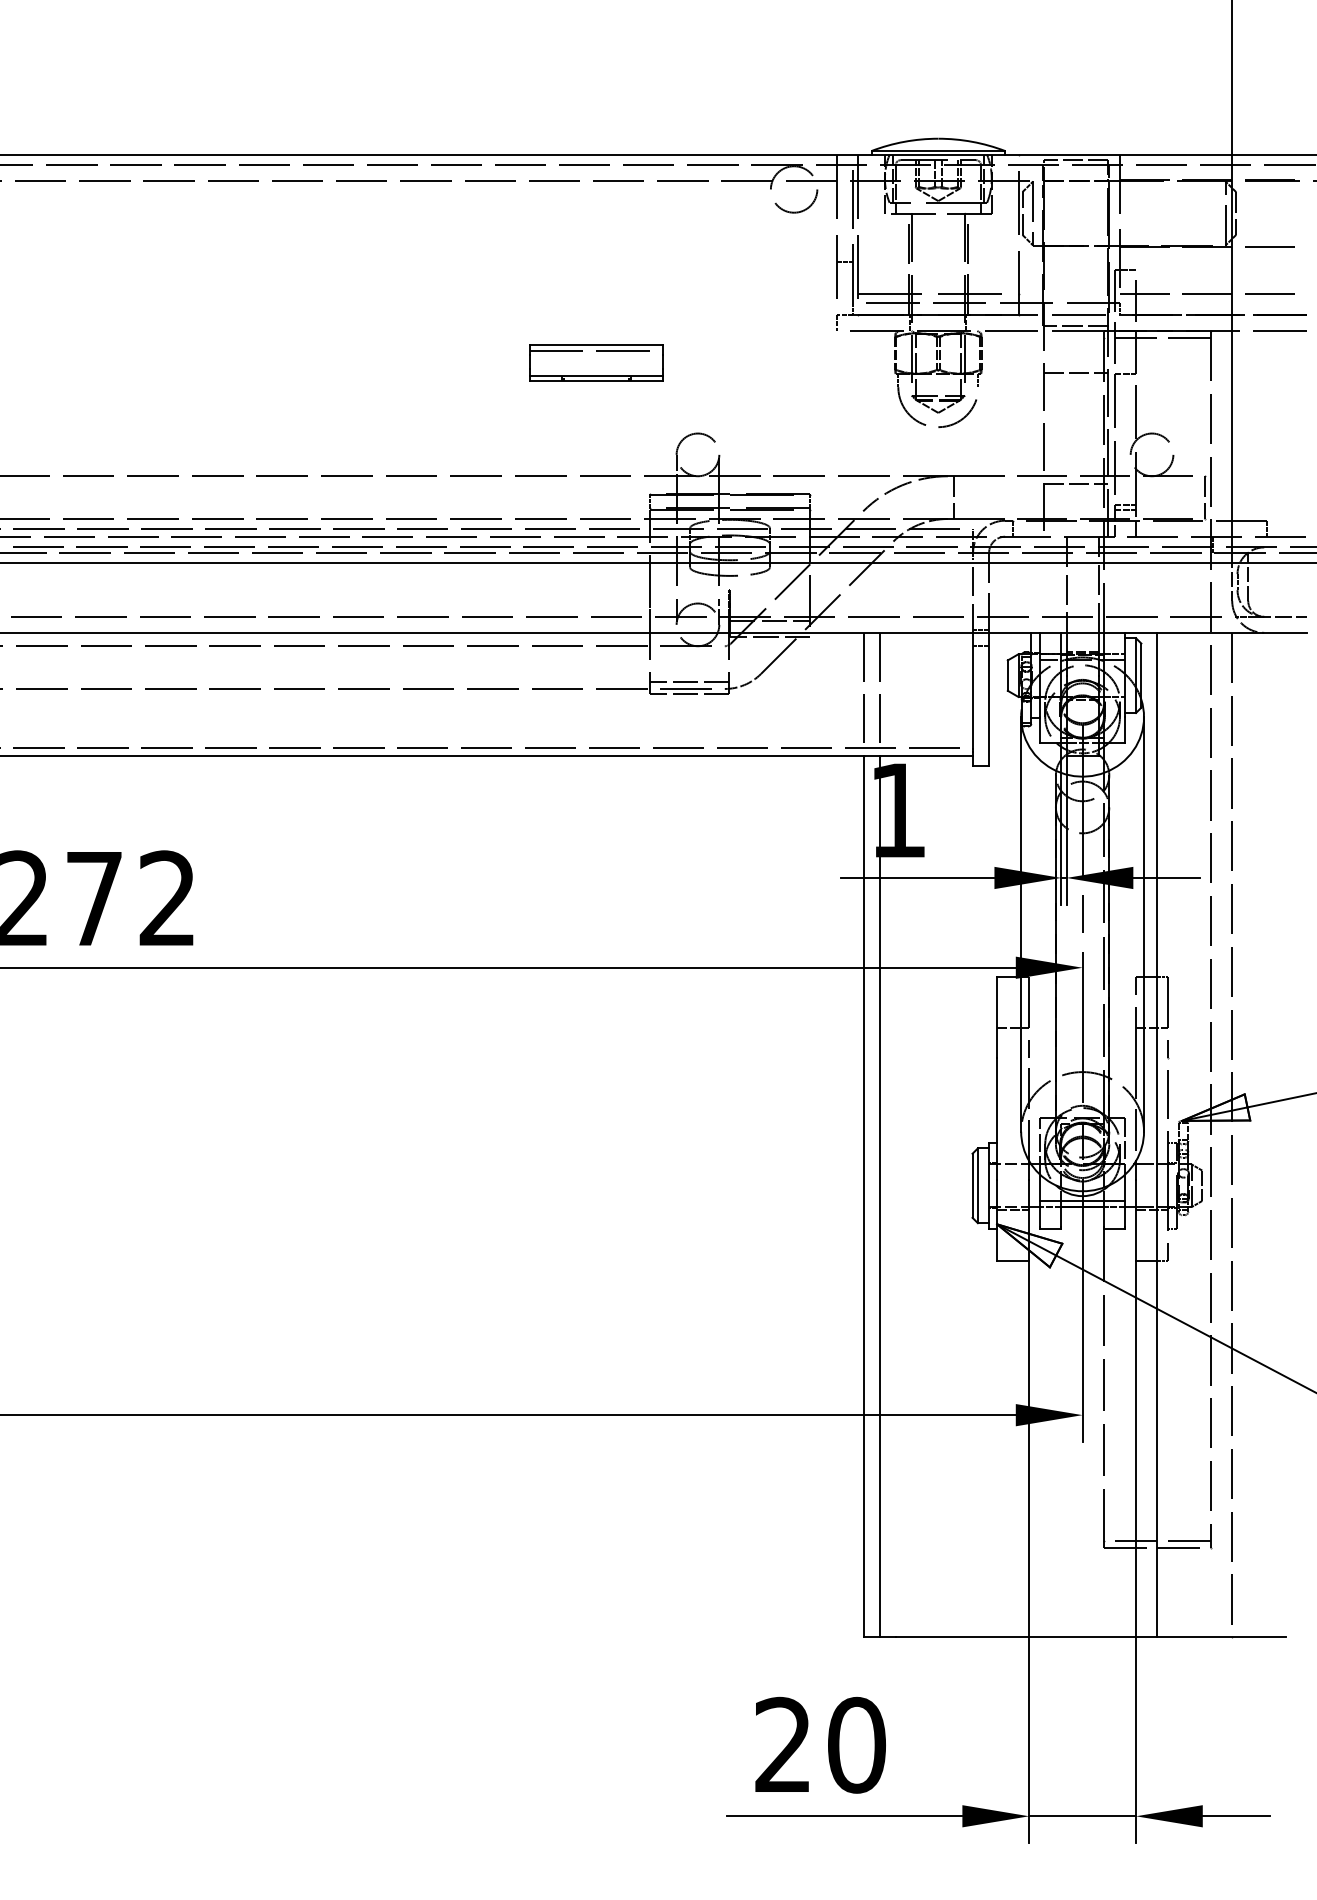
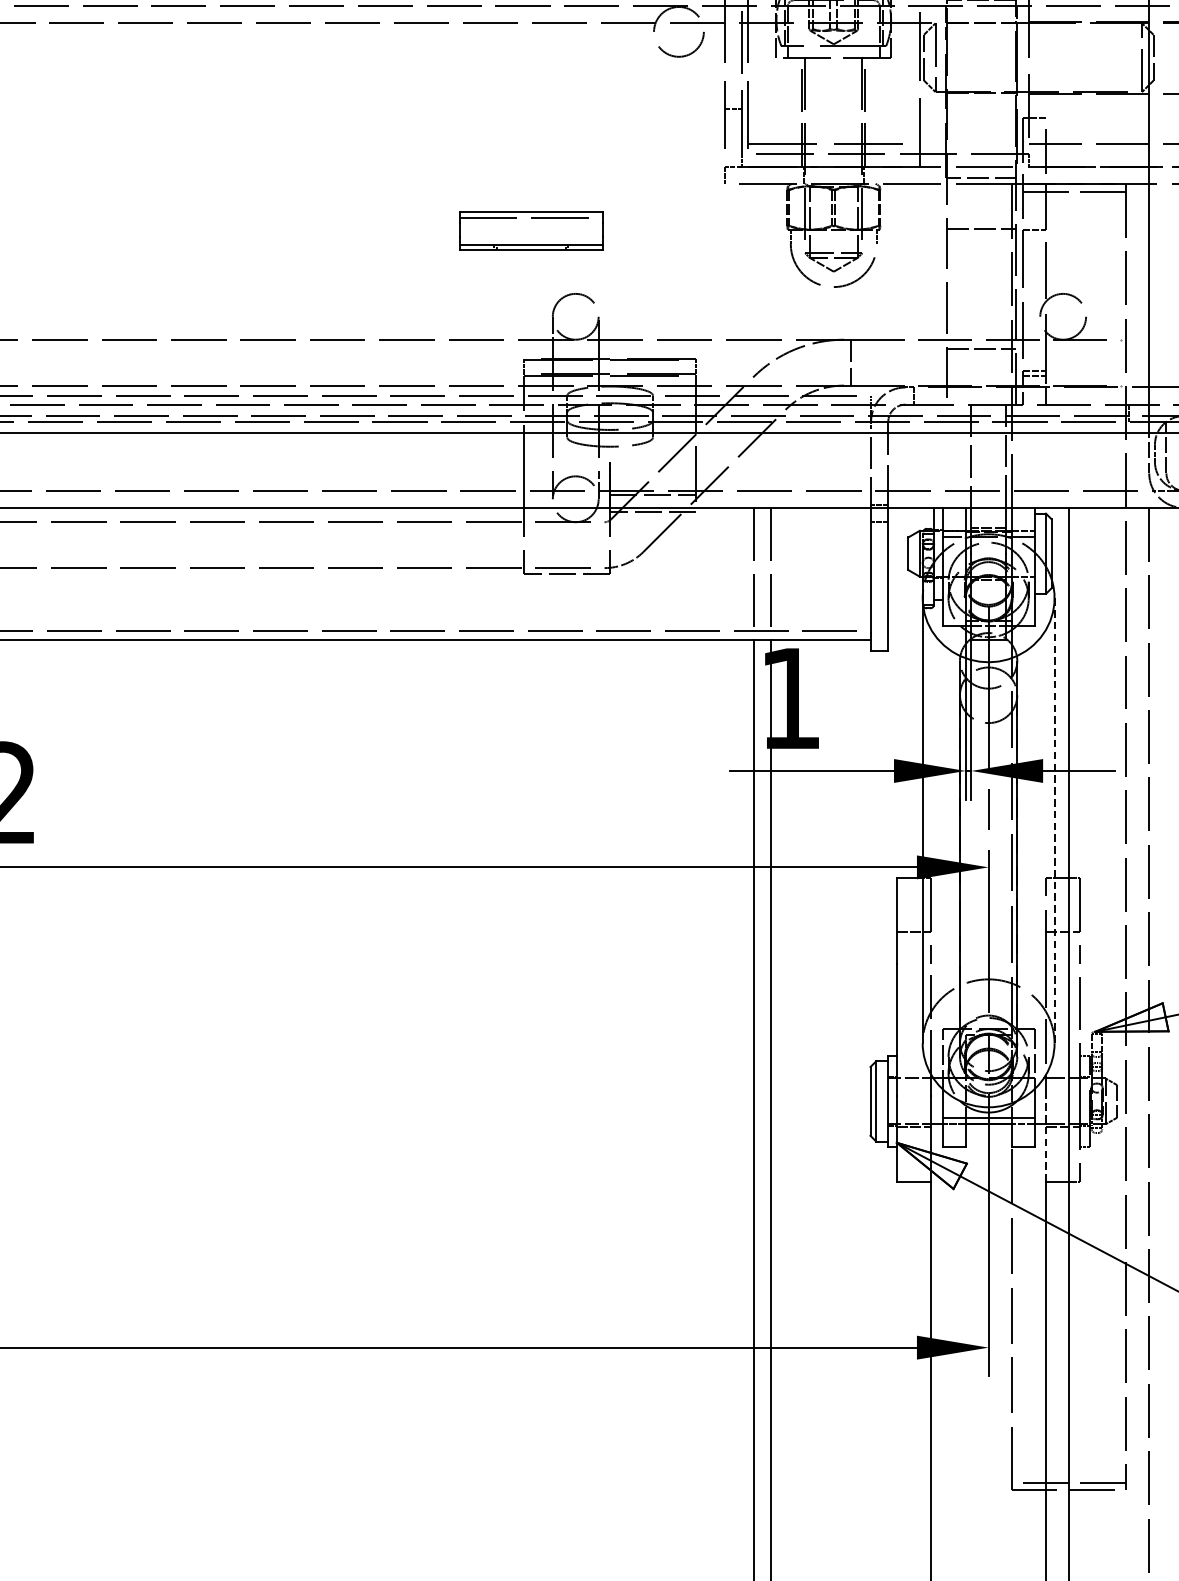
part: (596, 362) -> (531, 230), moved
line: (1205, 497) -> (1120, 362), removed
line: (689, 682) -> (566, 561), removed
line: (1144, 924) -> (1055, 820), solid -> dashed
line: (1136, 1220) -> (1046, 1138), solid -> dashed

